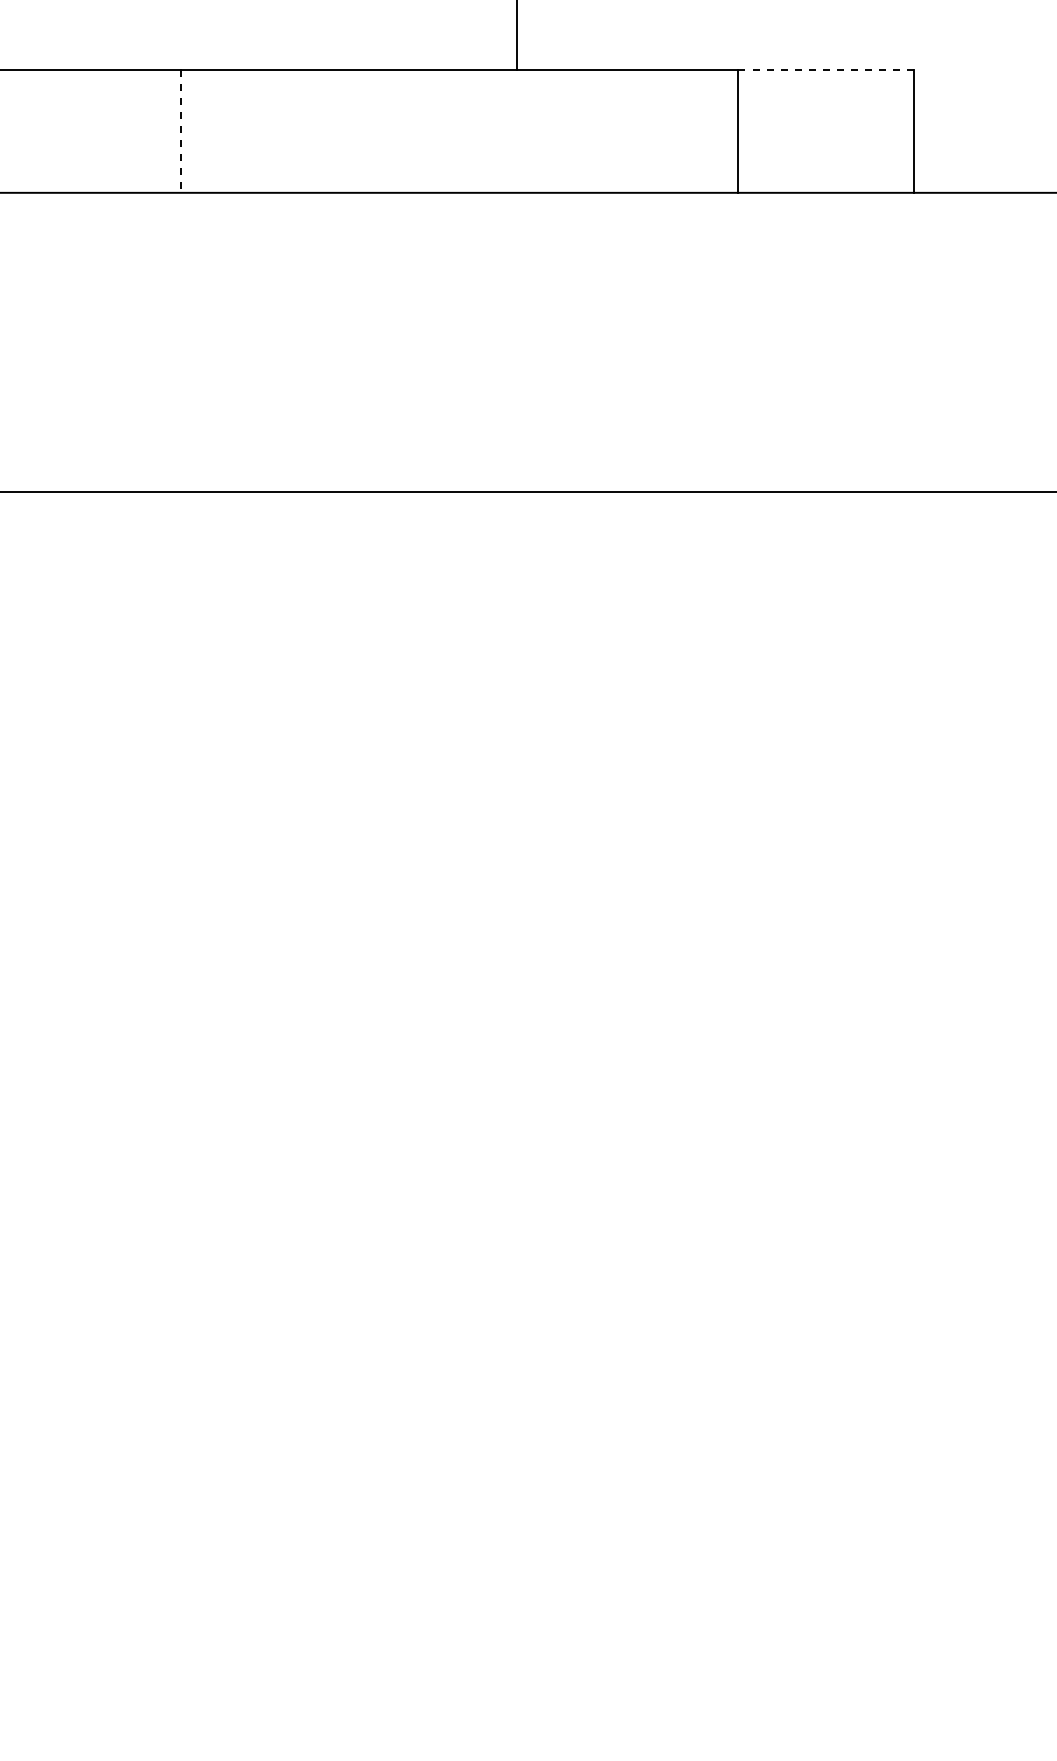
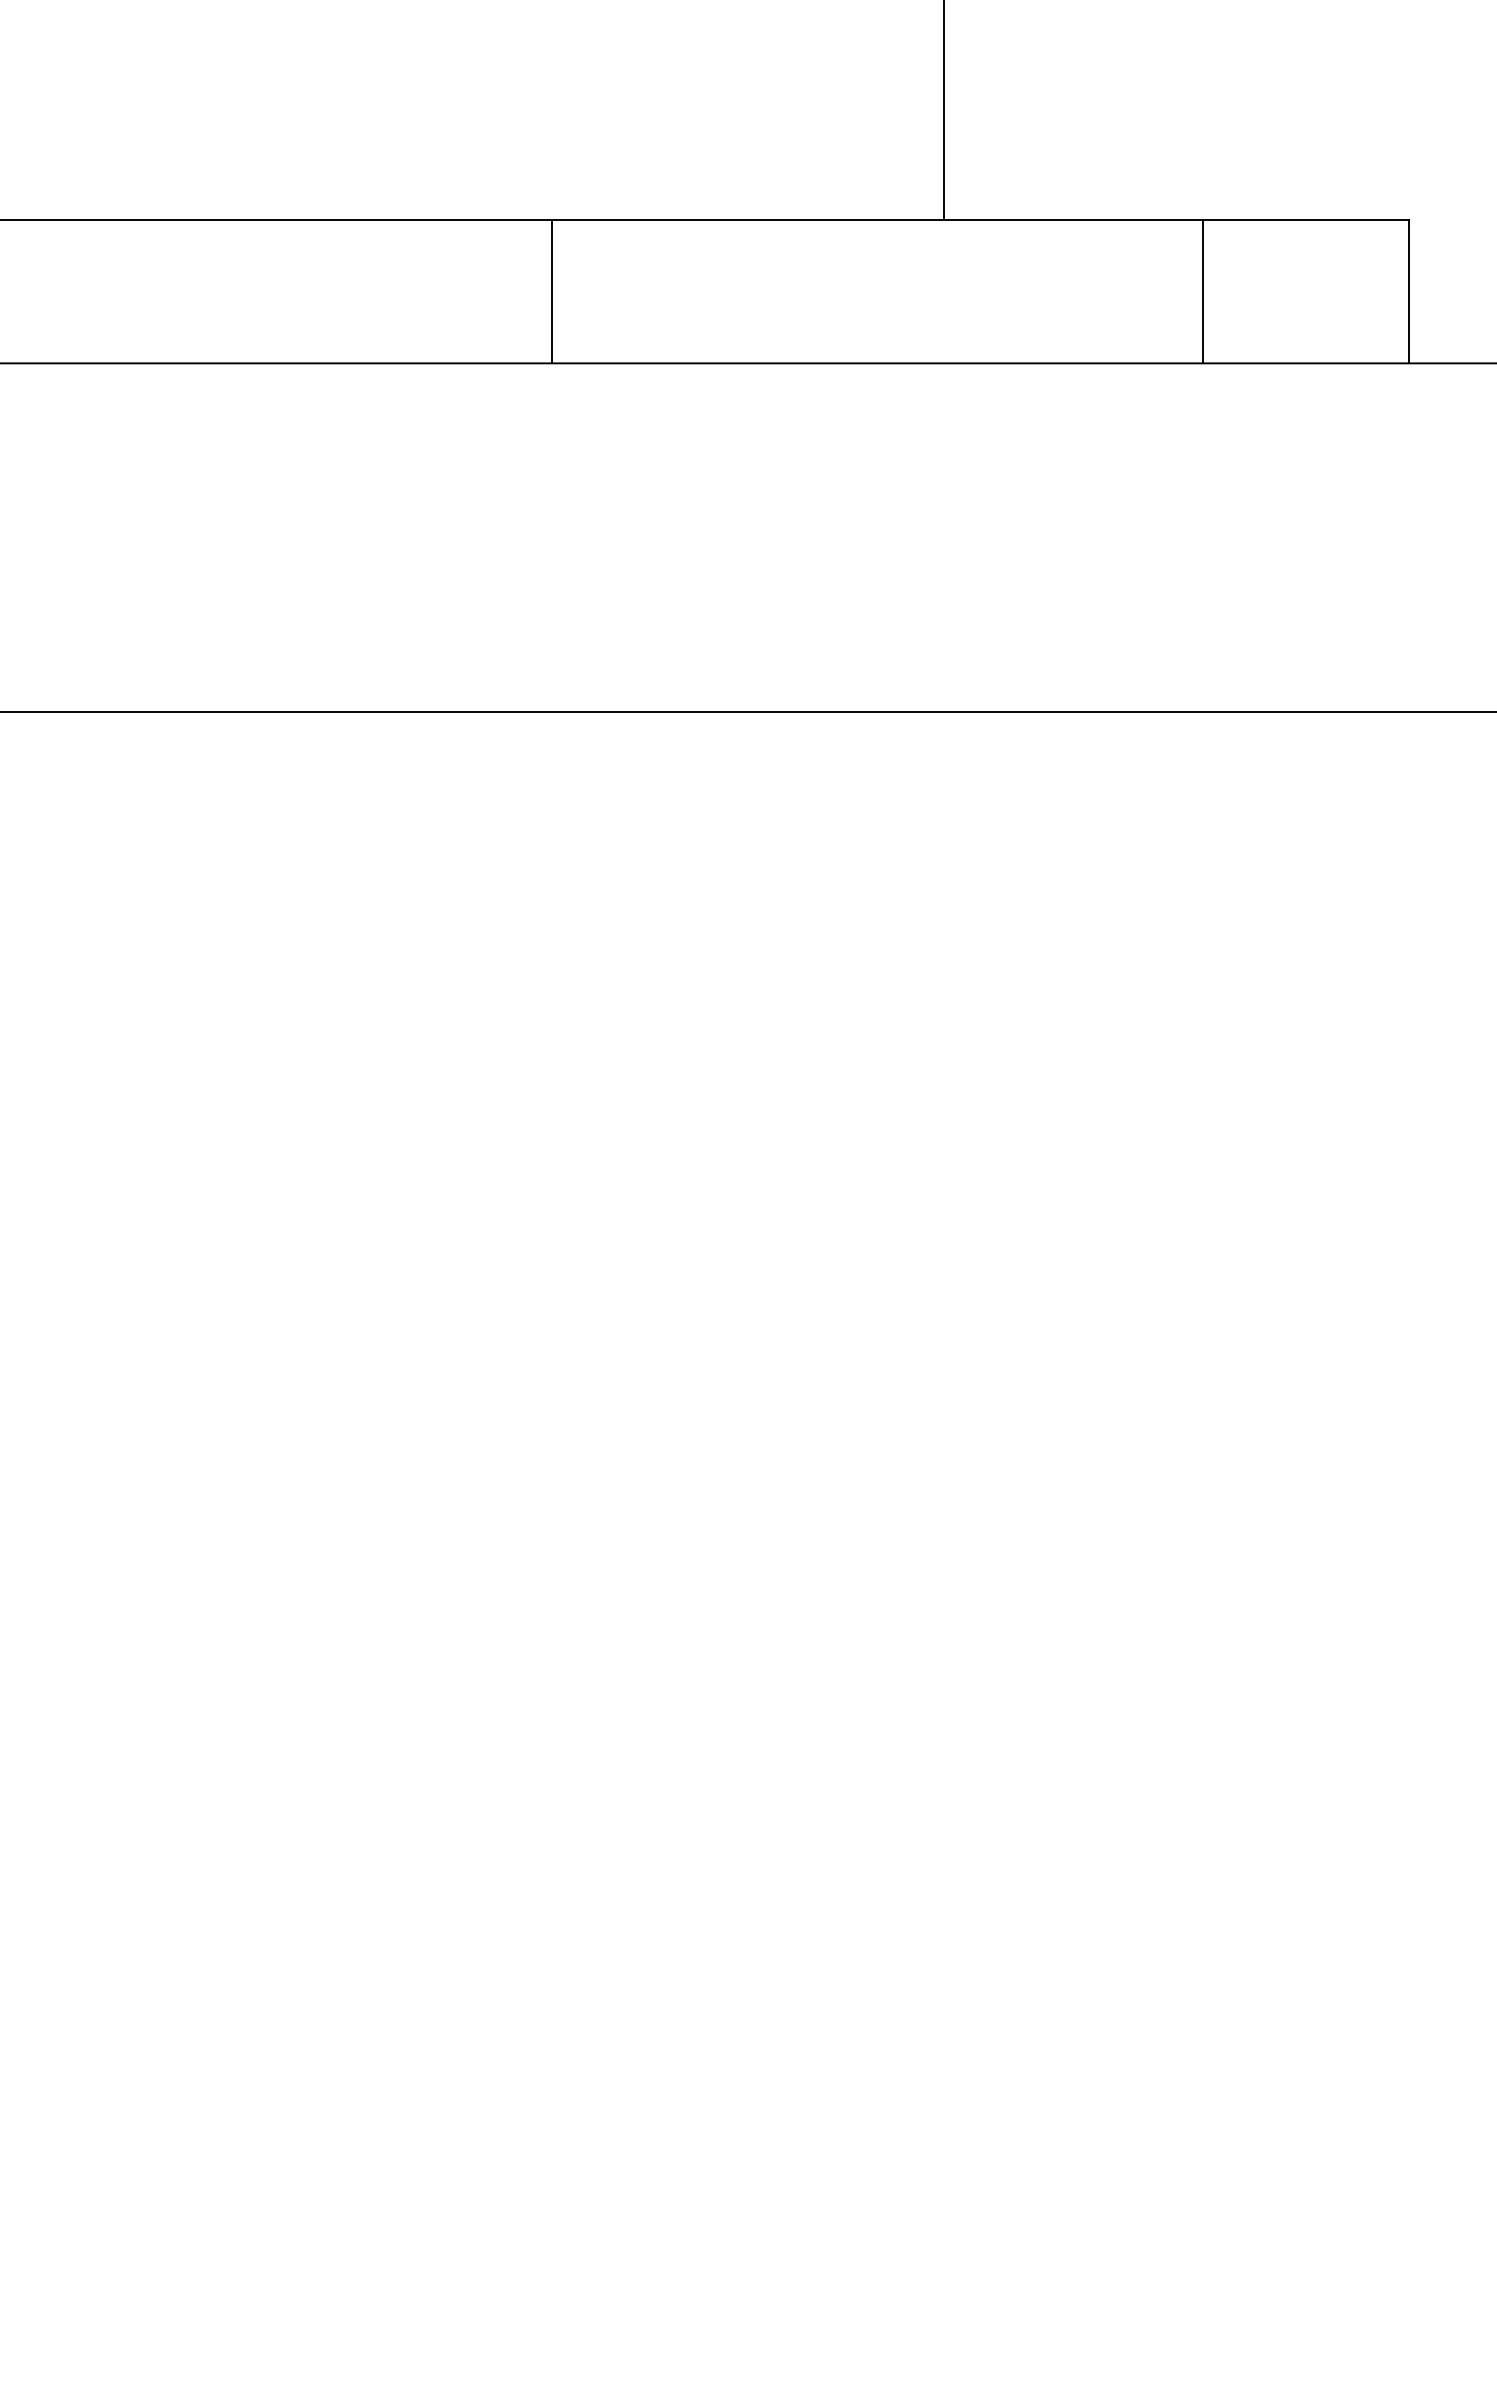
line: (826, 69) -> (1305, 219), dashed -> solid
line: (180, 131) -> (552, 291), dashed -> solid

